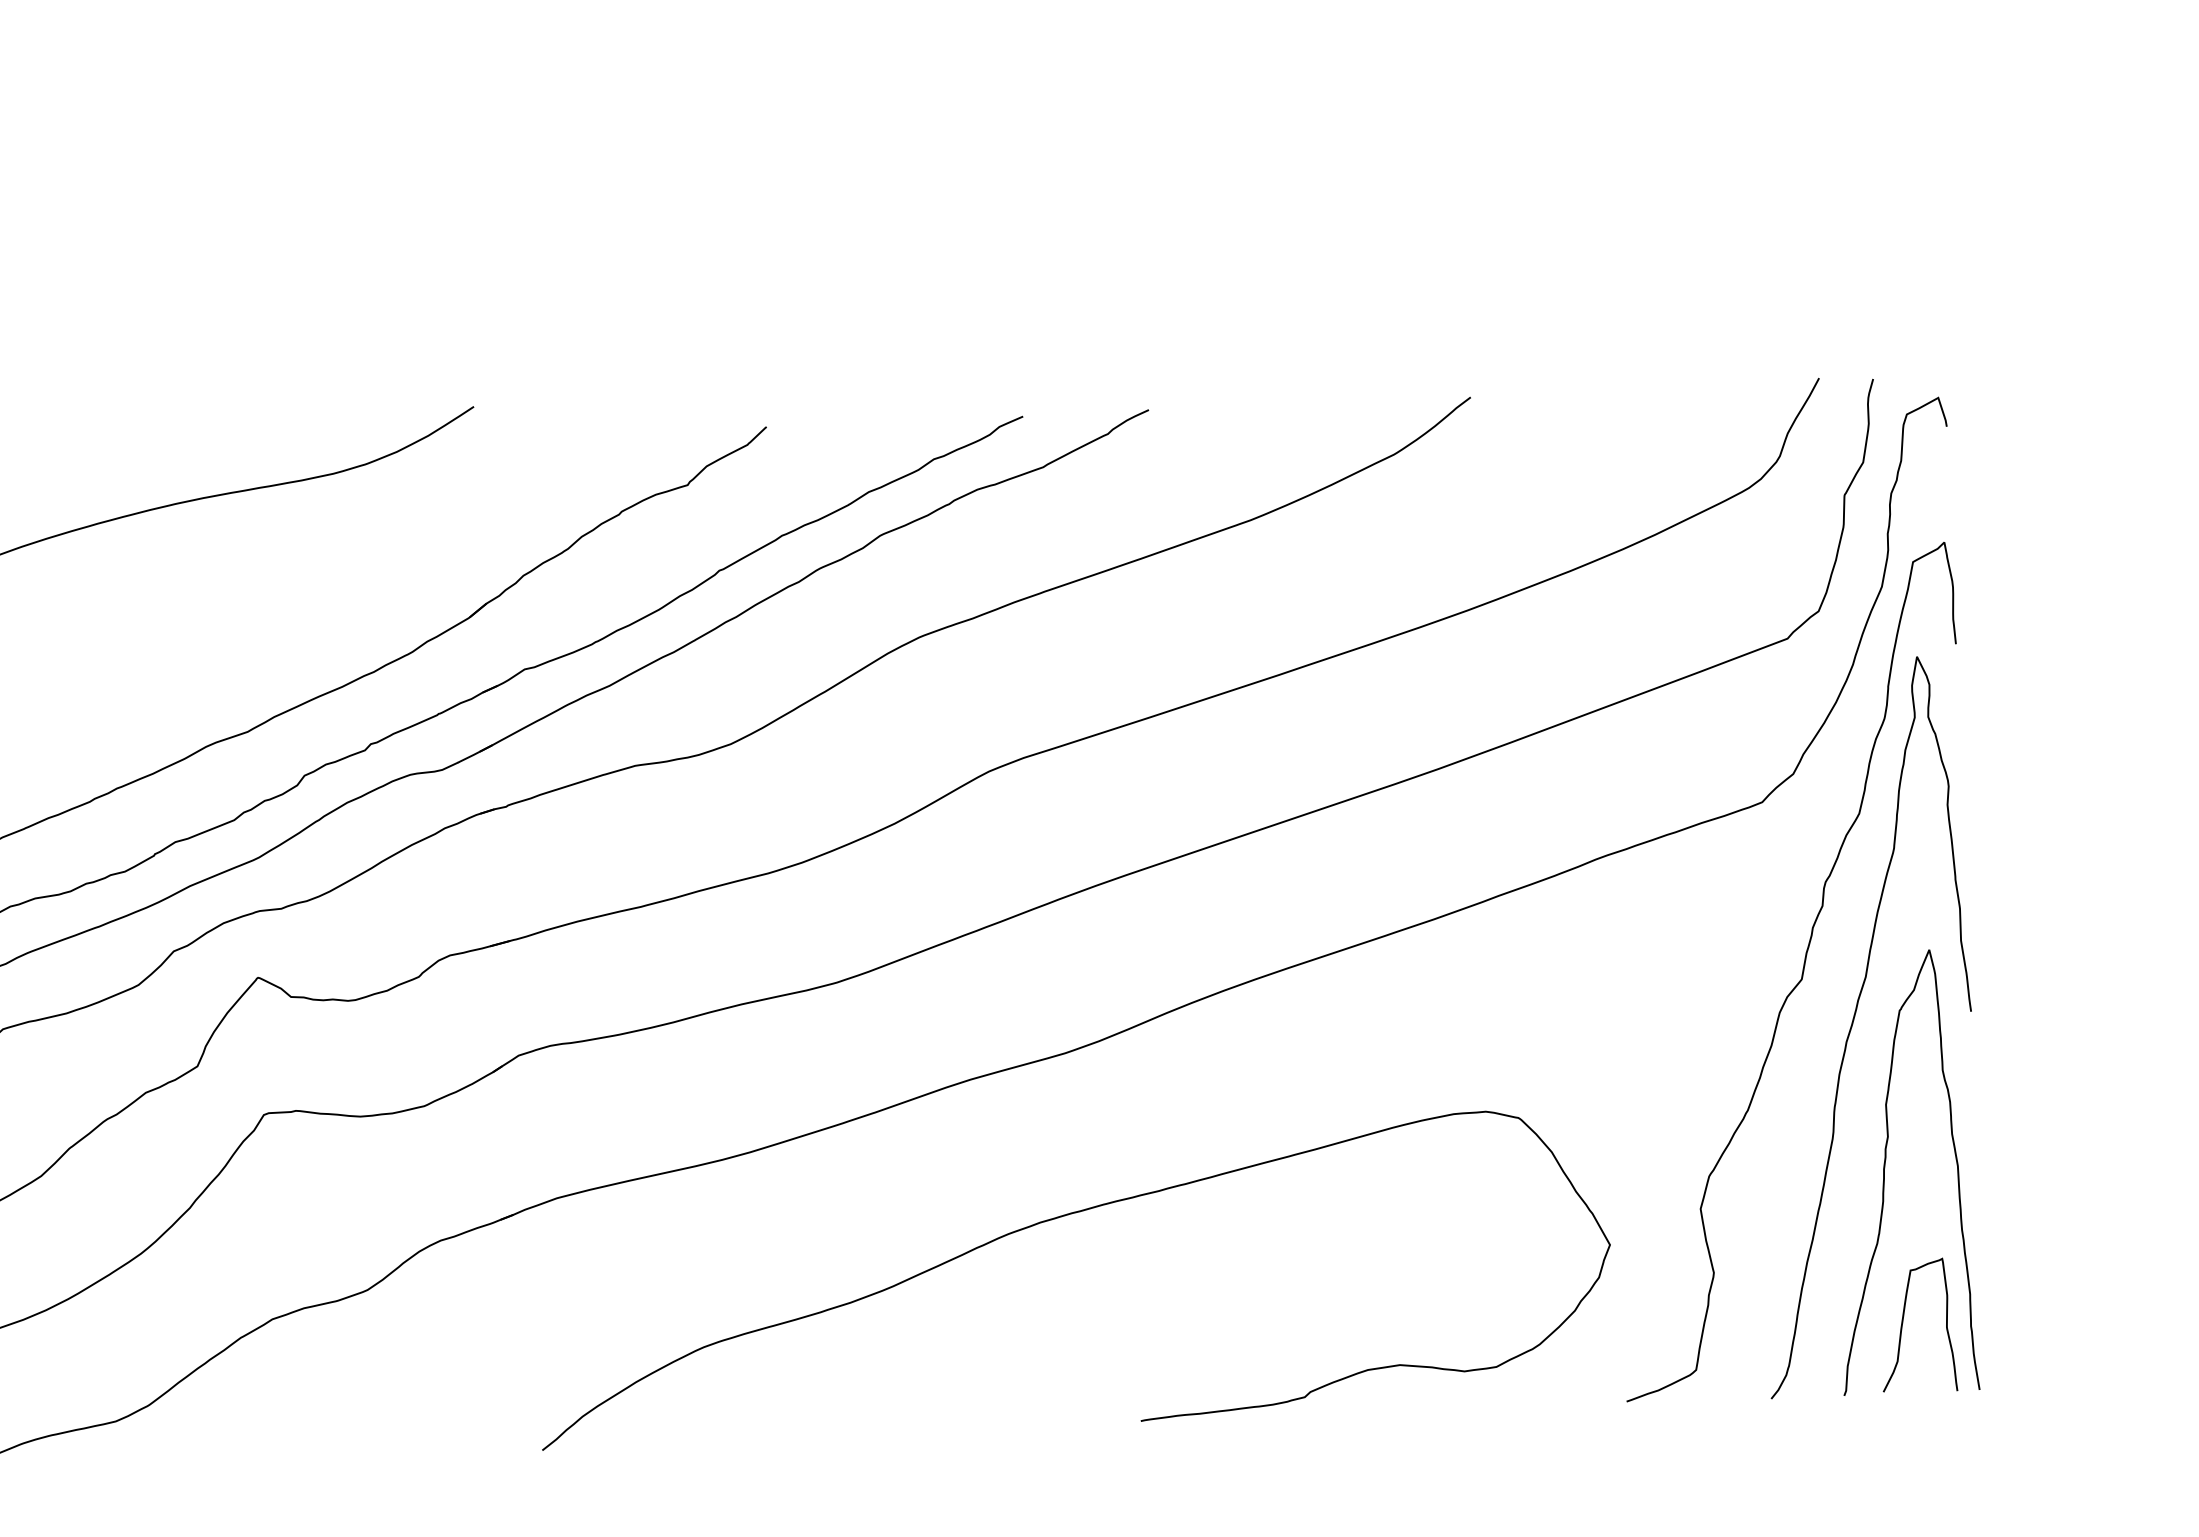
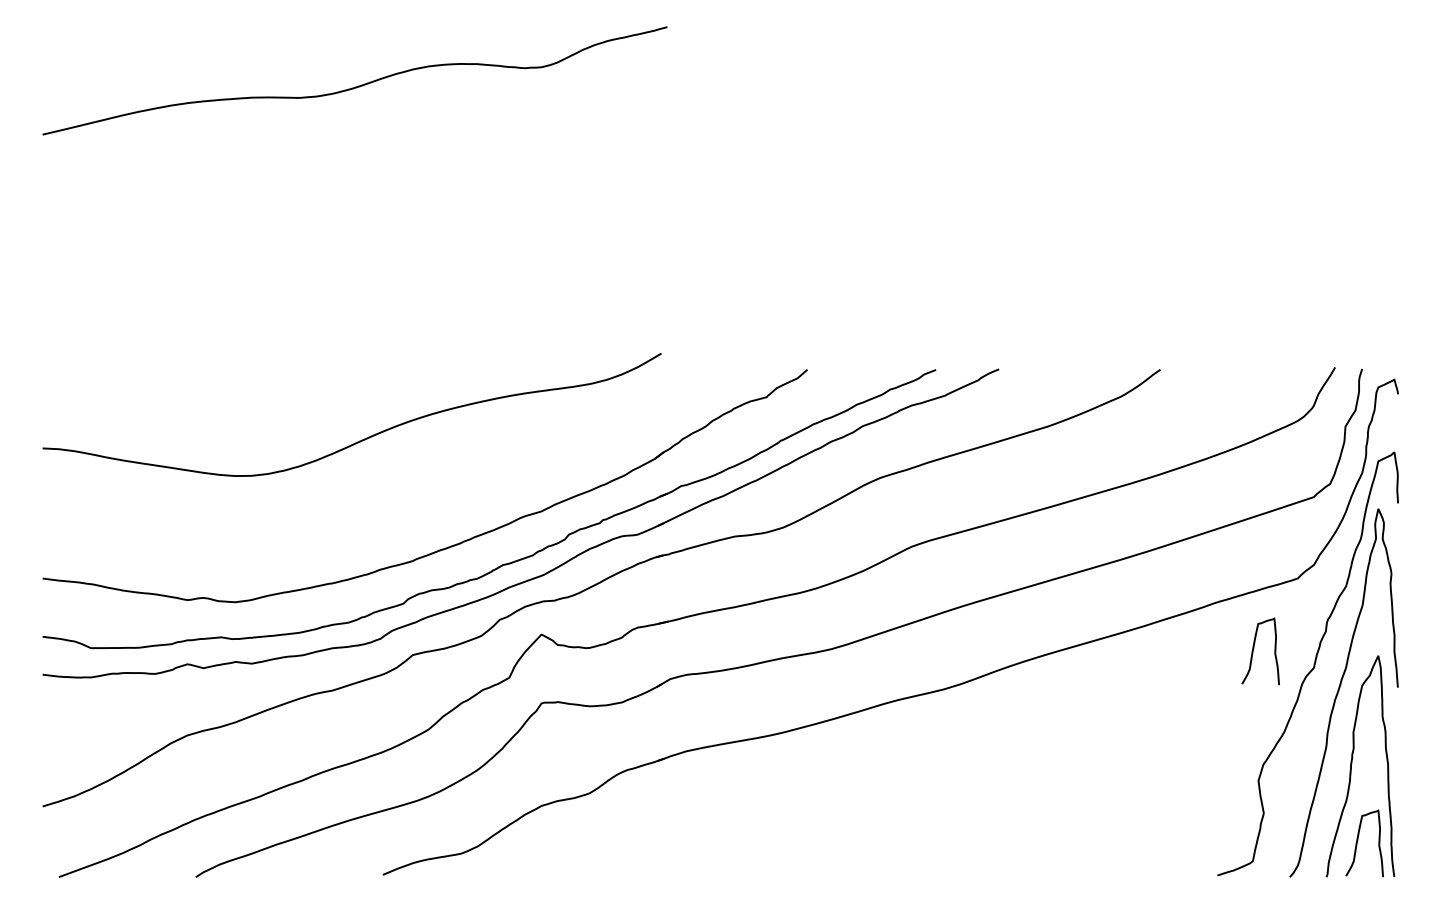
curve: (1681, 945) -> (1254, 648), added
curve: (1059, 1219) -> (937, 772), removed

